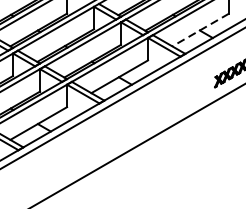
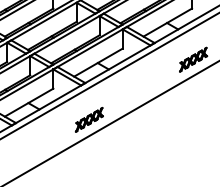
line: (200, 29) -> (167, 22), dashed -> solid
part: (108, 143) -> (88, 119), added

